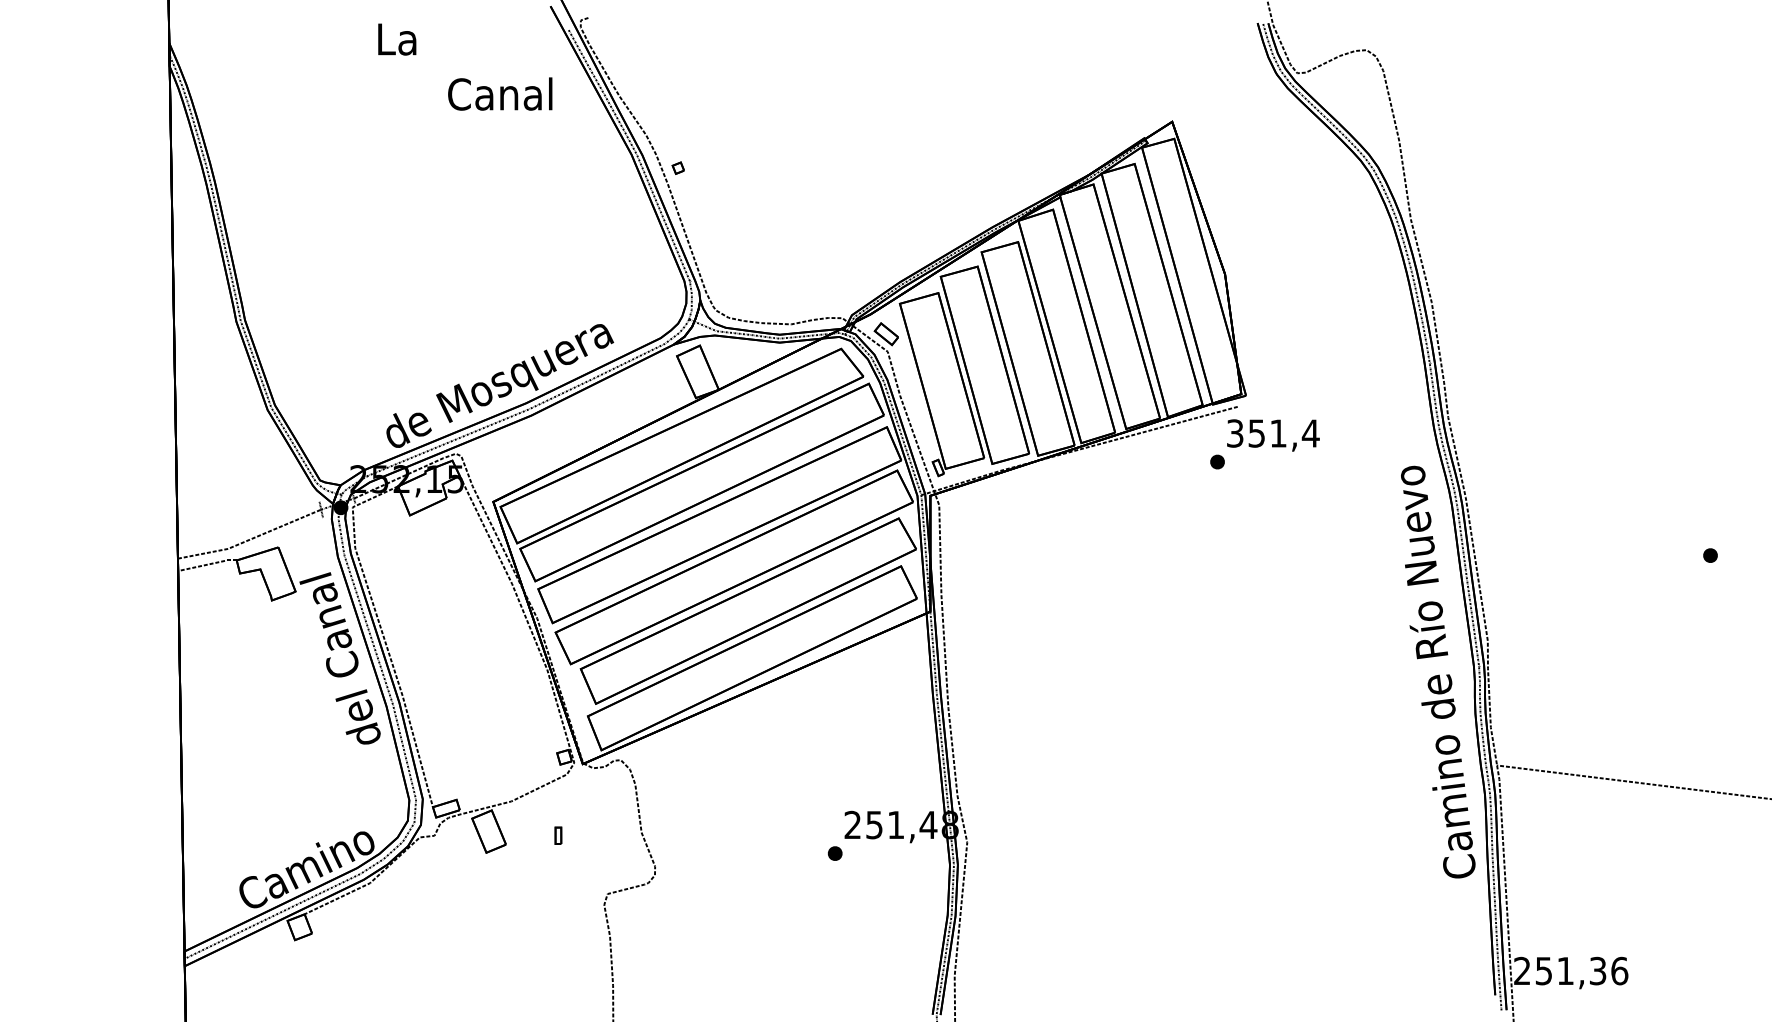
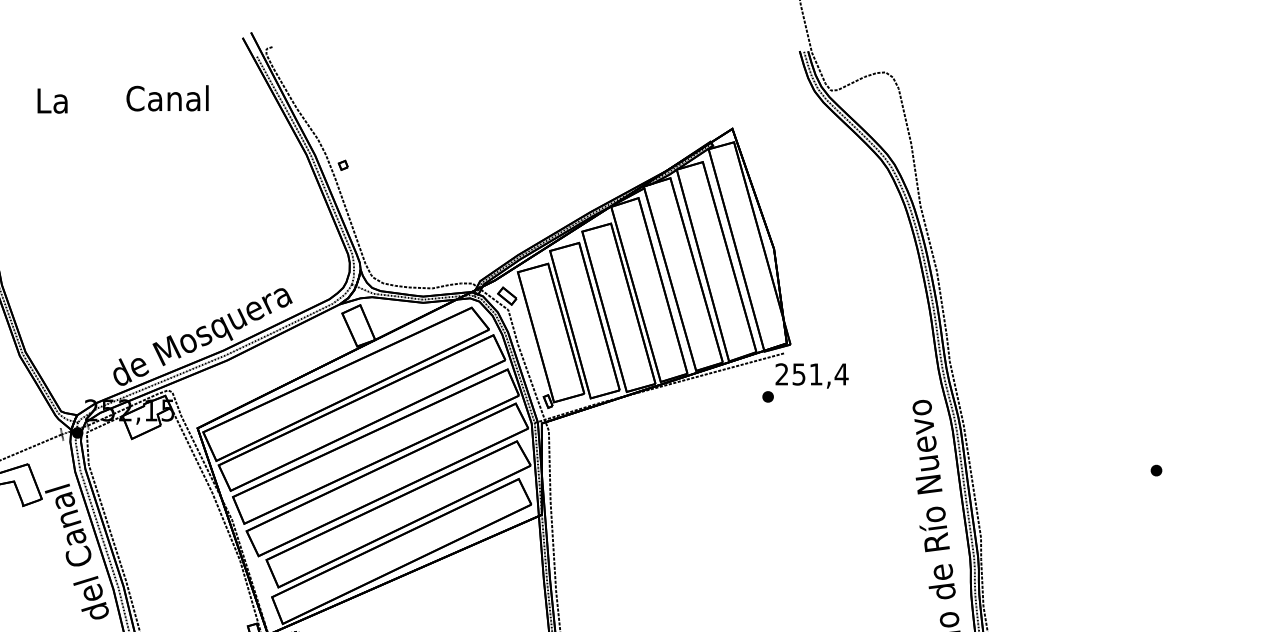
text: (397, 39) -> (52, 101), moved
text: (500, 93) -> (167, 97), moved
text: (1235, 433) -> (782, 374), 351,4 -> 251,4

